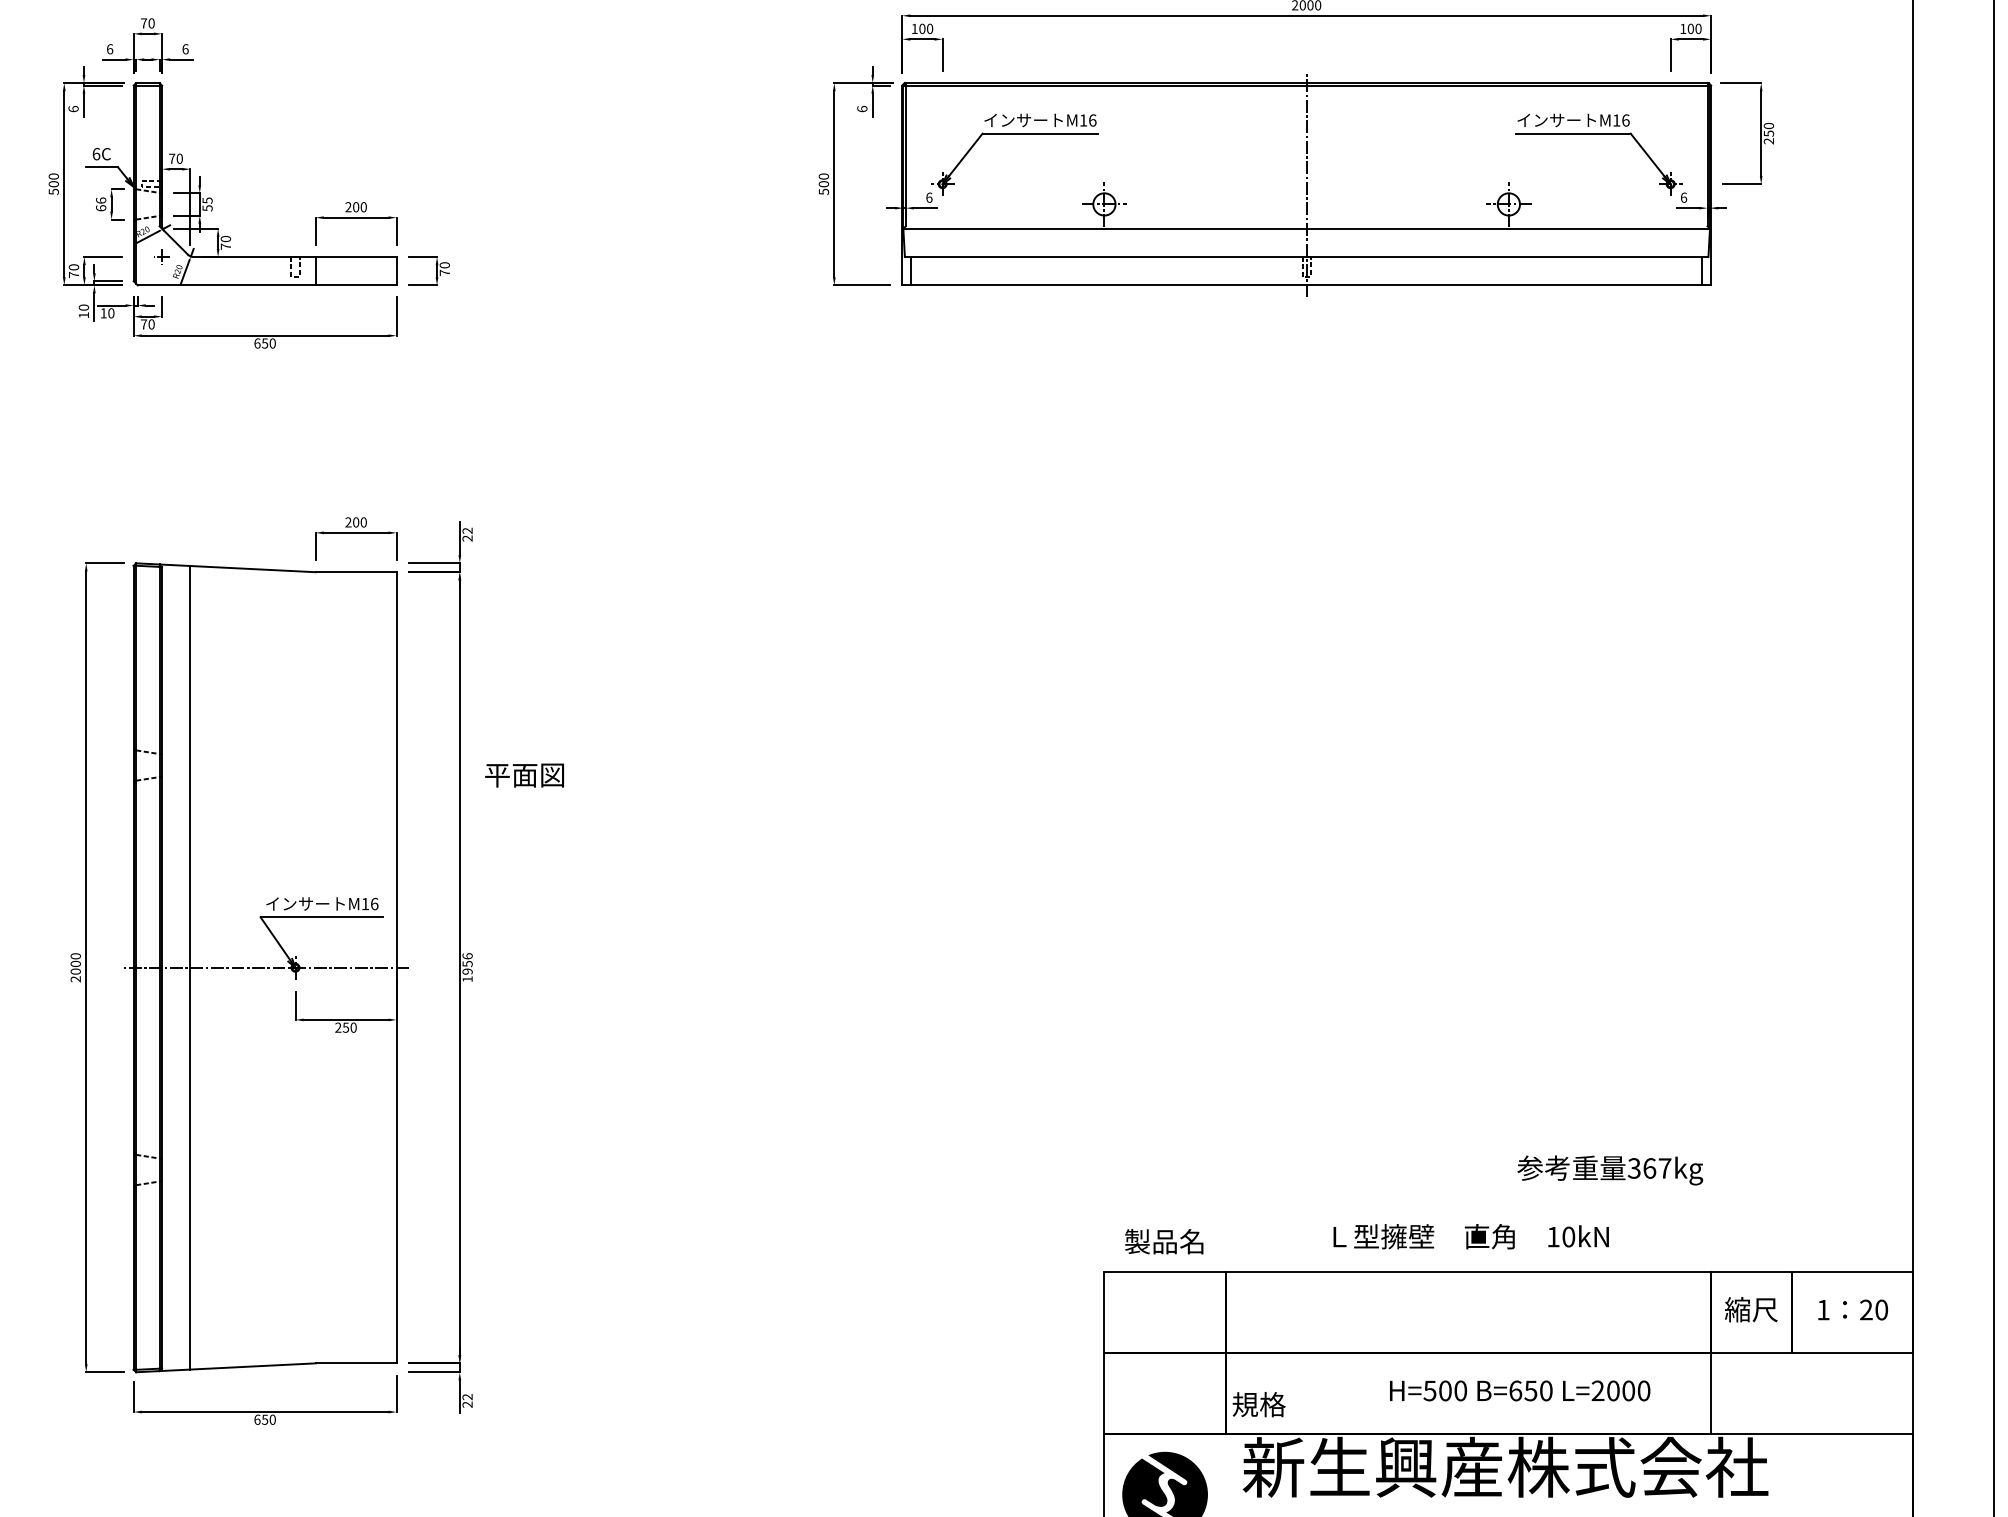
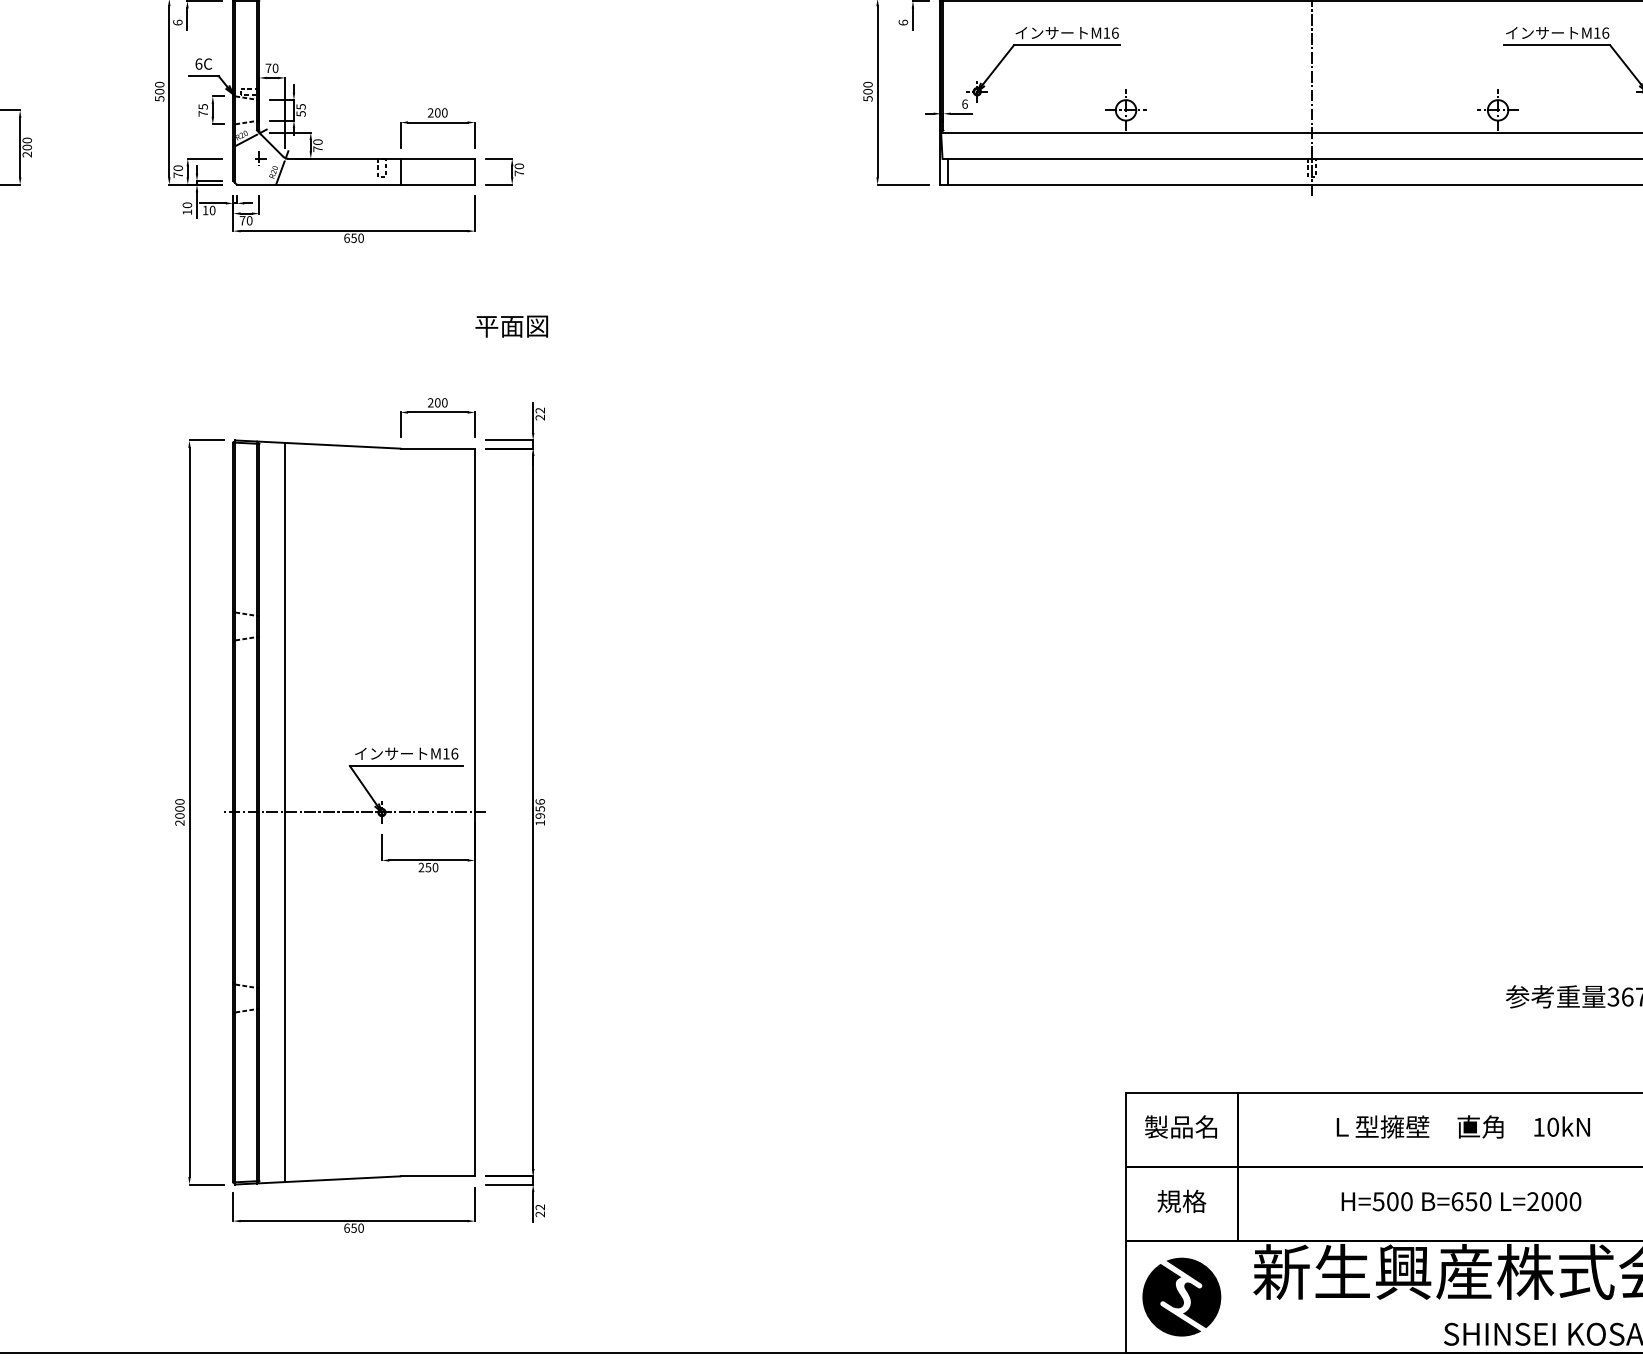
text: (101, 204) -> (203, 110), 66 -> 75
text: (524, 775) -> (511, 326), moved
text: (1470, 1236) -> (1462, 1126), moved
text: (1164, 1241) -> (1181, 1126), moved
text: (1520, 1390) -> (1461, 1201), moved
text: (1258, 1404) -> (1181, 1201), moved

